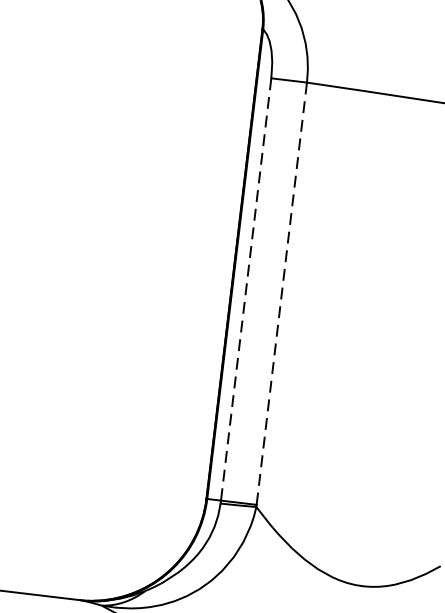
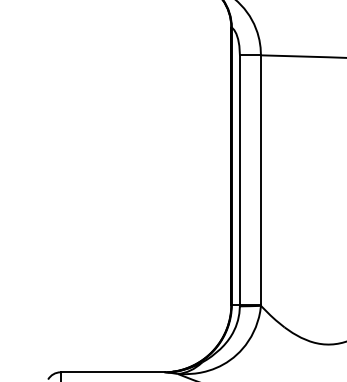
line: (245, 288) -> (239, 179), dashed -> solid
line: (281, 292) -> (260, 179), dashed -> solid

